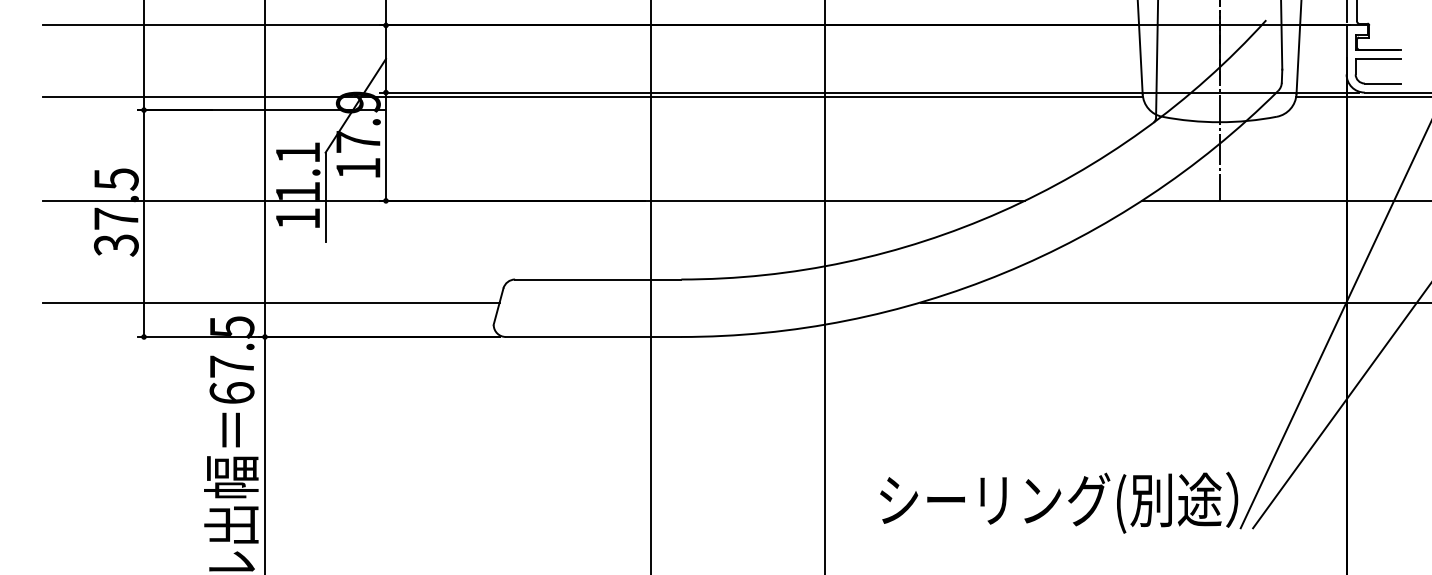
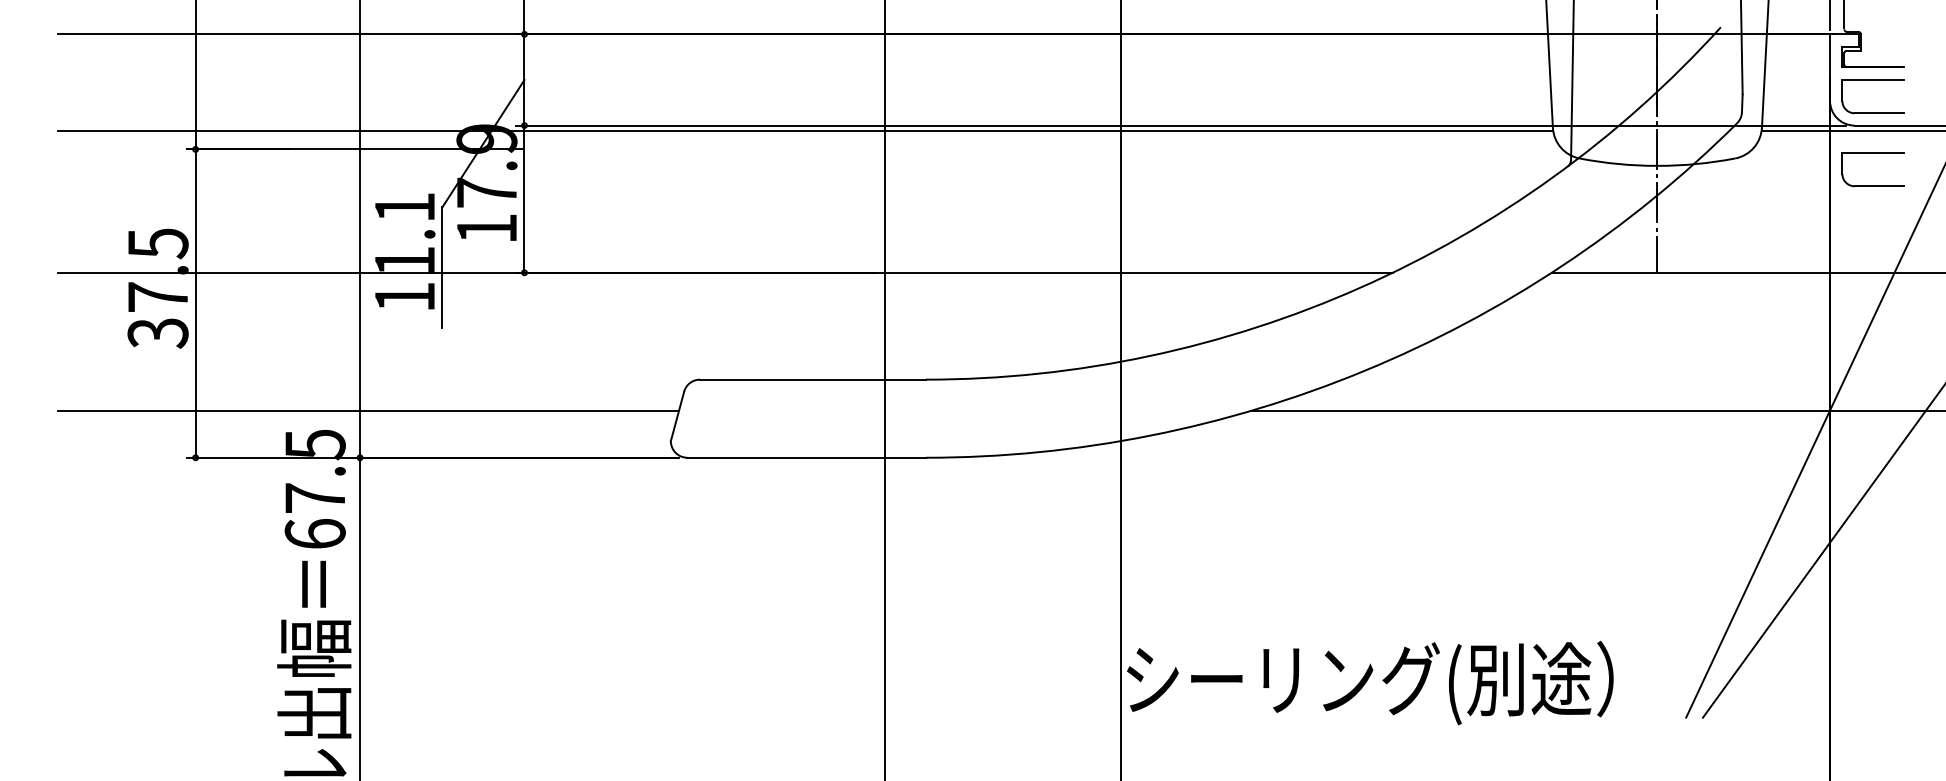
part: (1377, 113) -> (1872, 153), added
text: (1059, 503) -> (1370, 683), moved

